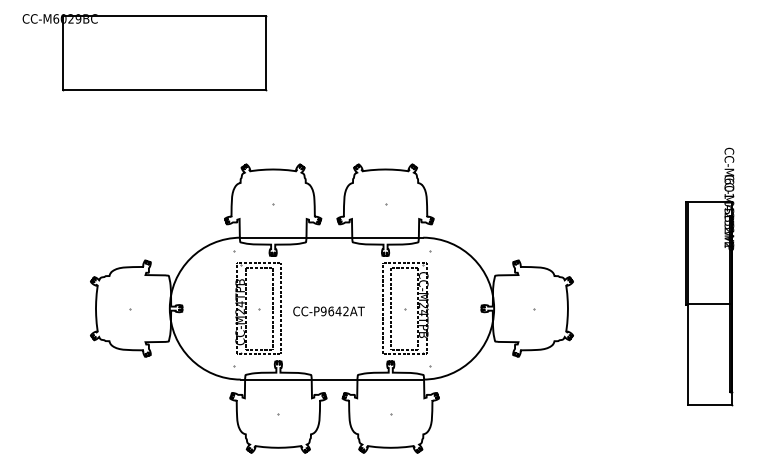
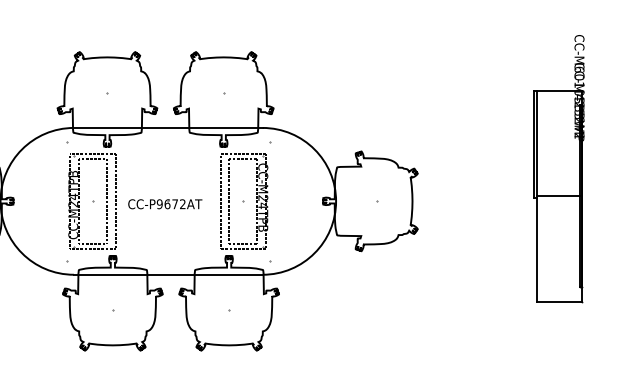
text: (338, 311) -> (175, 204), CC-P9642AT -> CC-P9672AT

